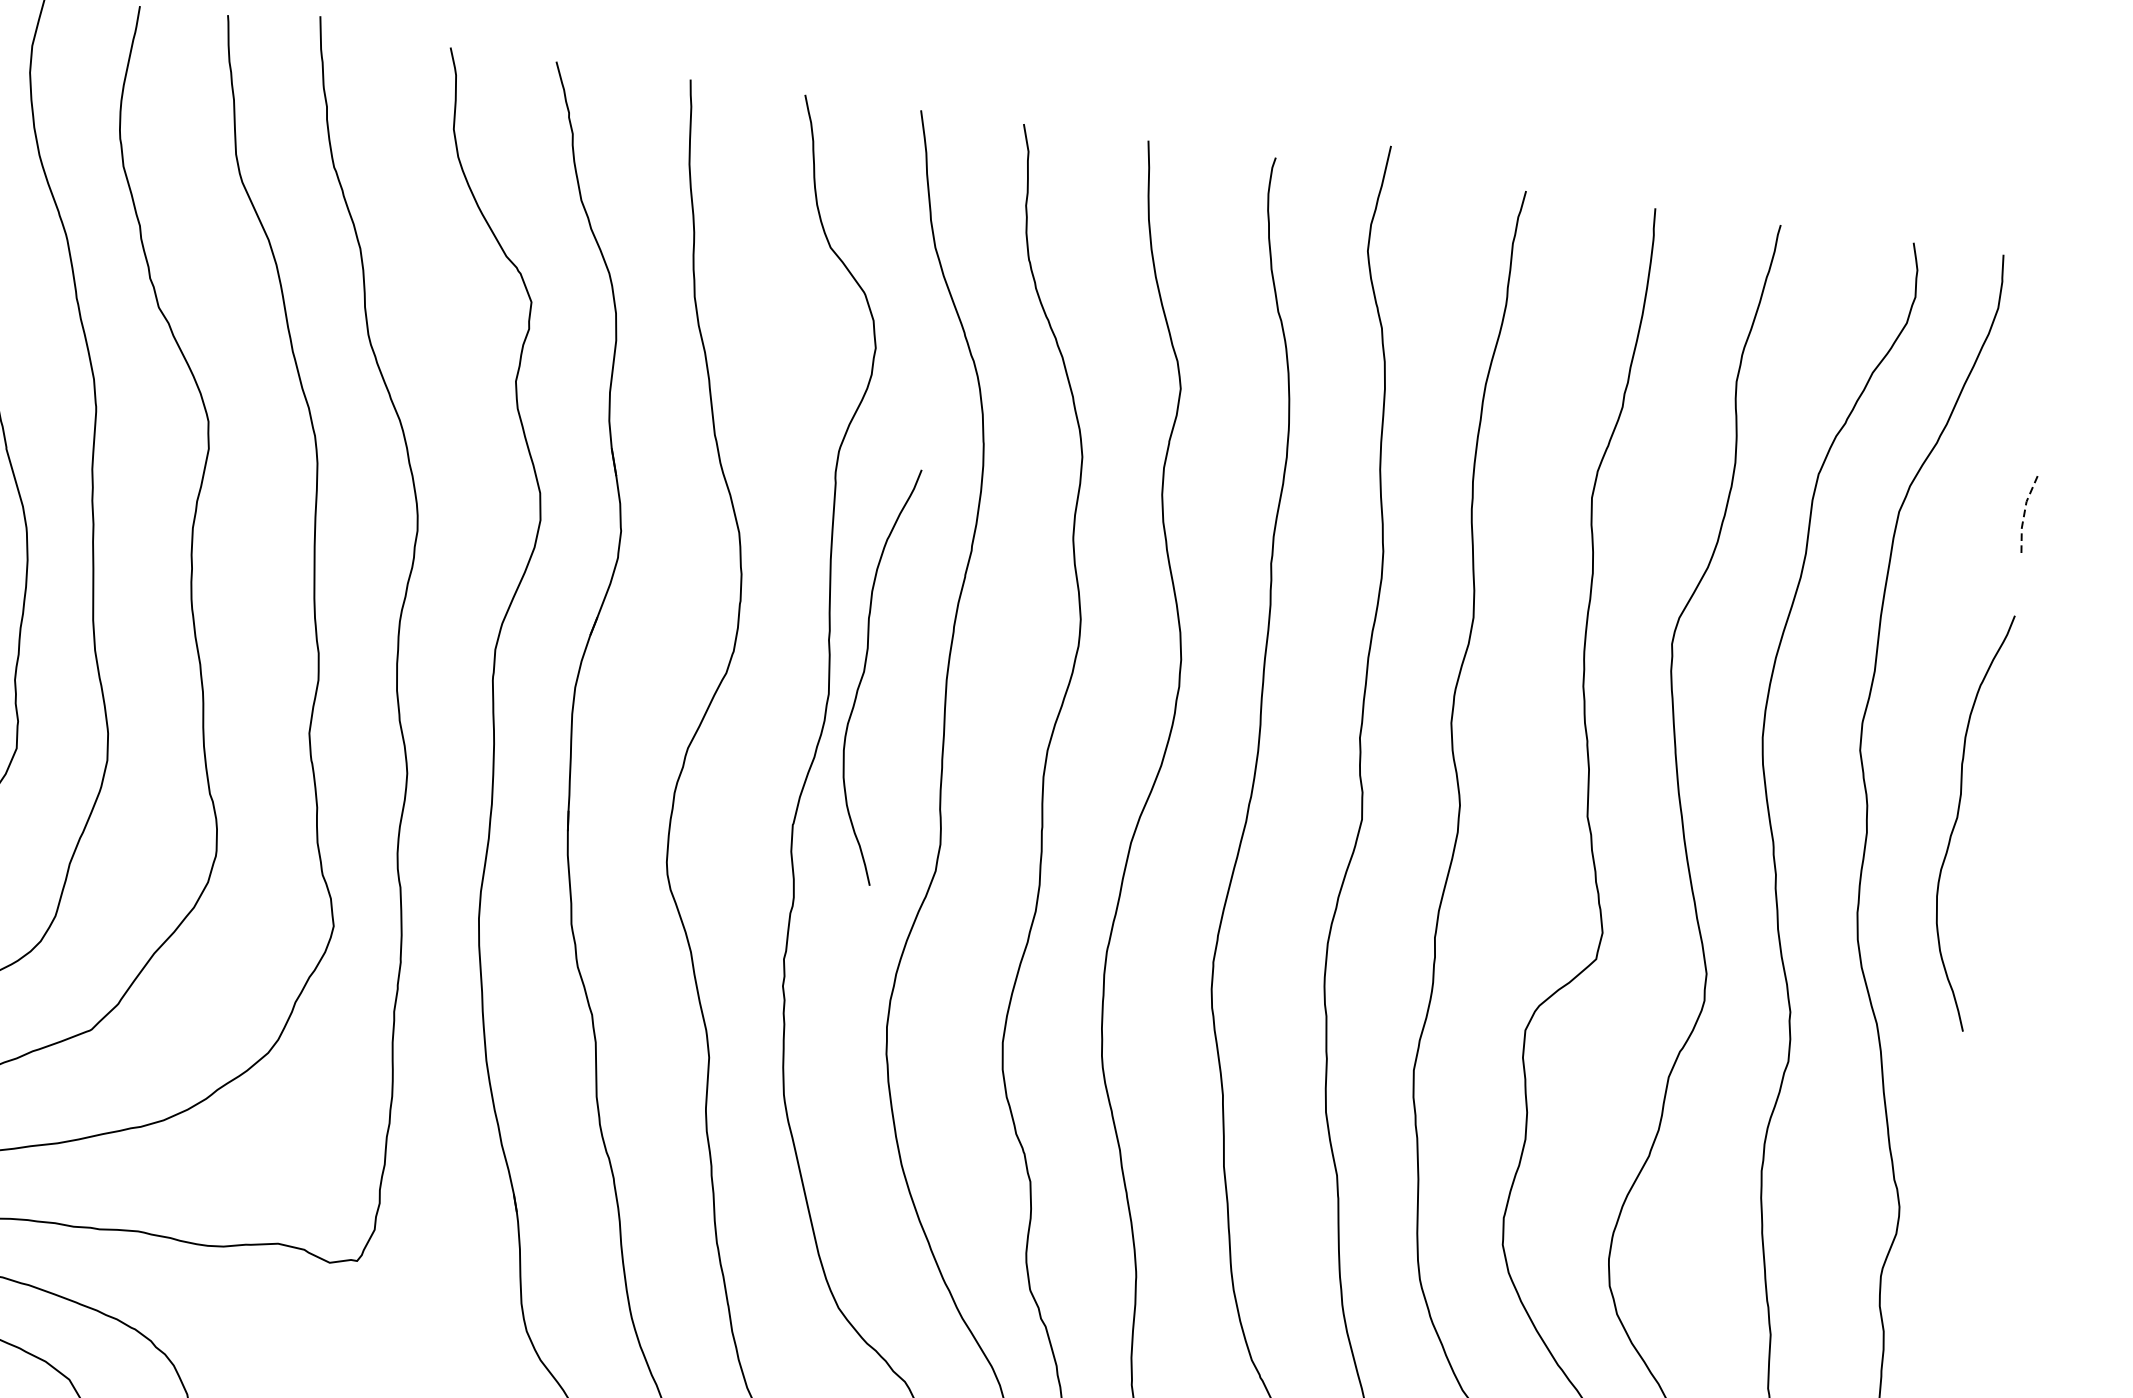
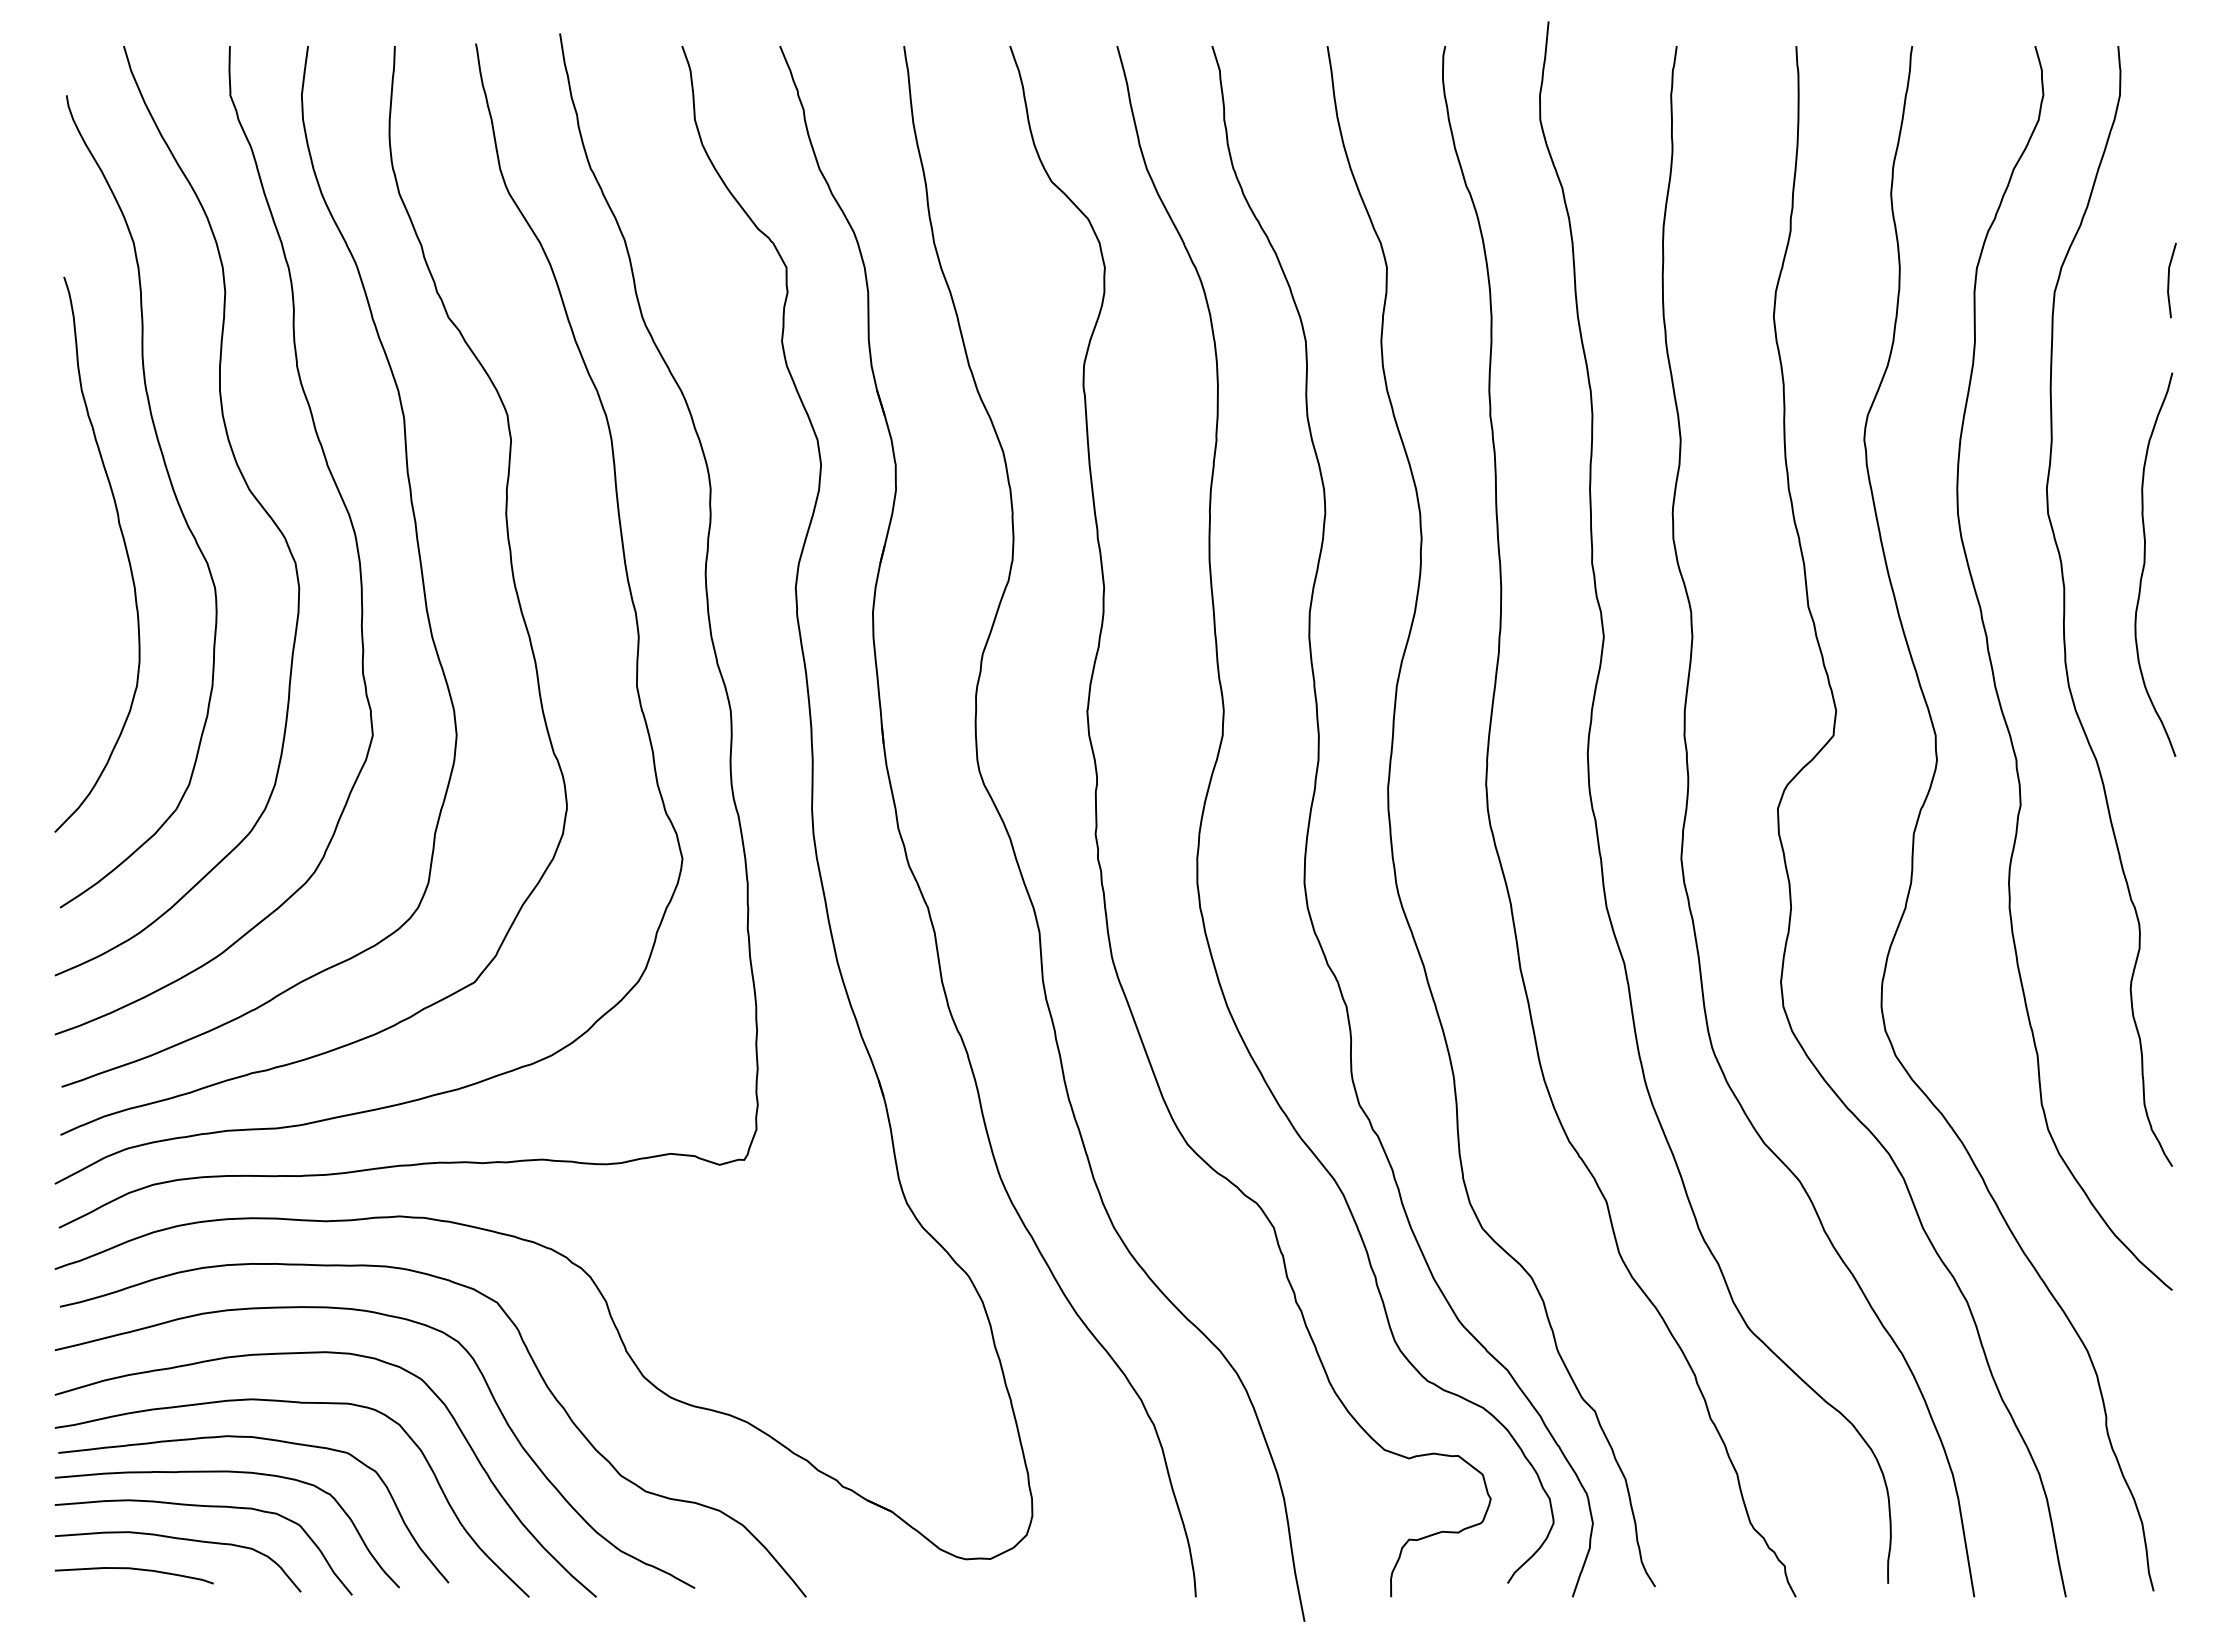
line: (2024, 515) -> (2168, 280), dashed -> solid
curve: (864, 673) -> (1134, 564), removed

